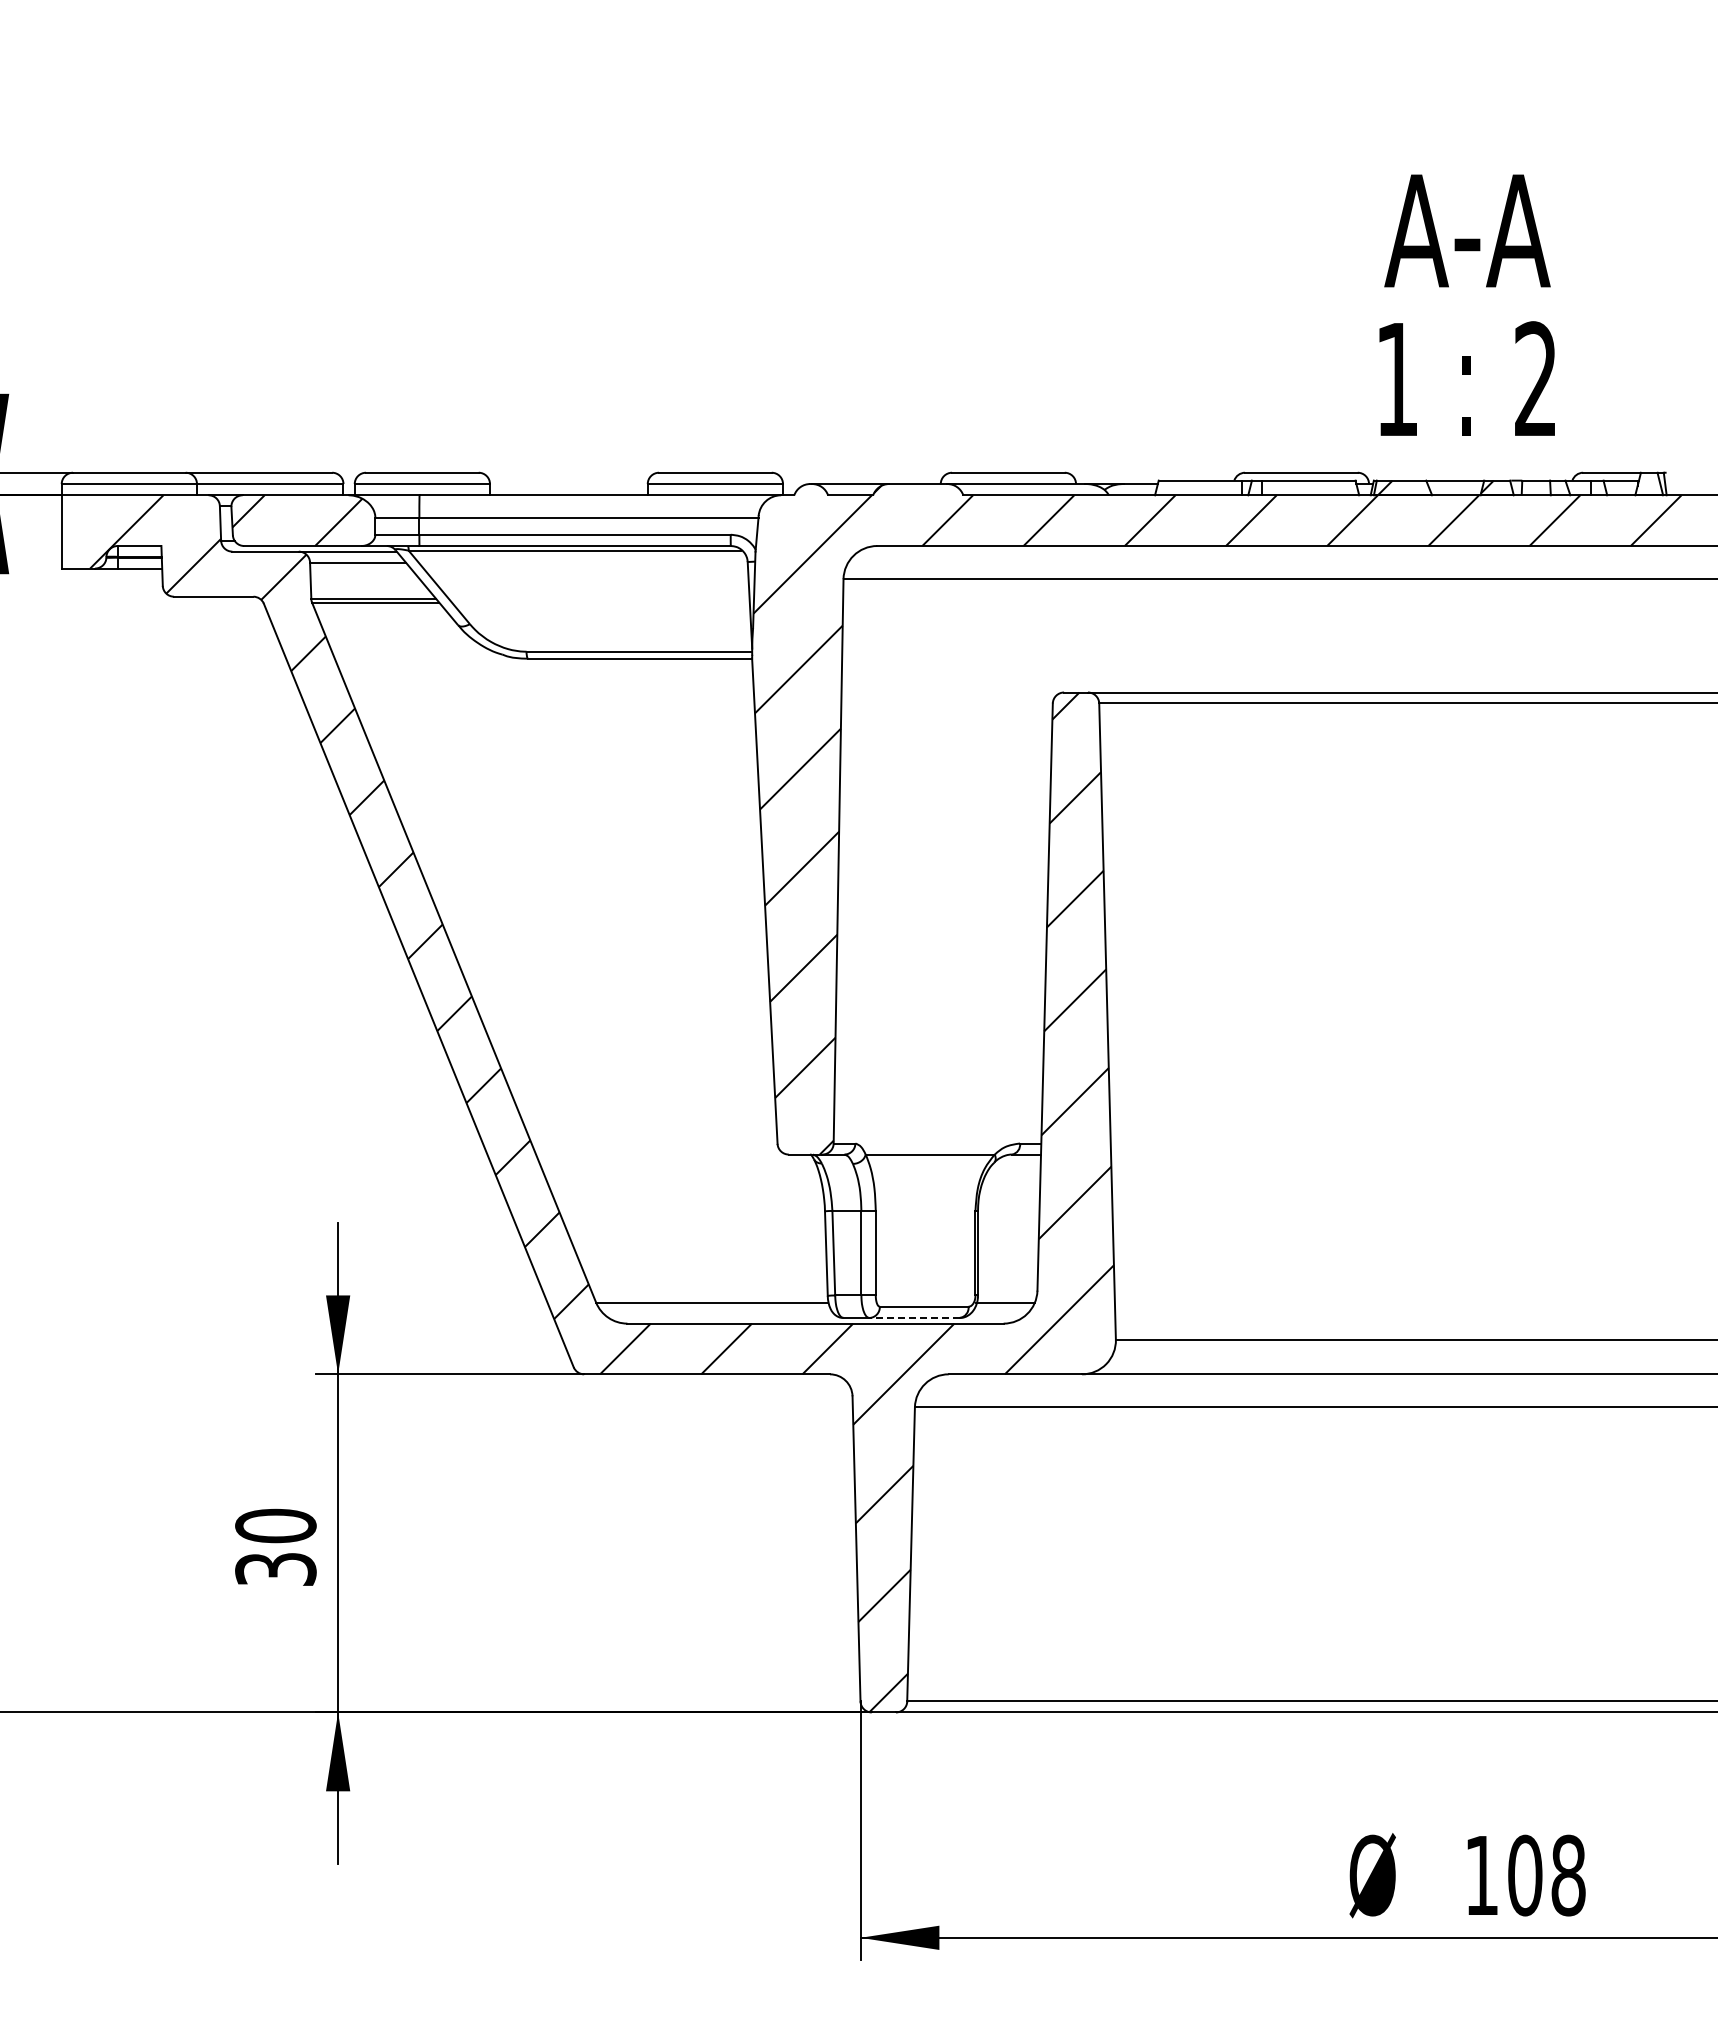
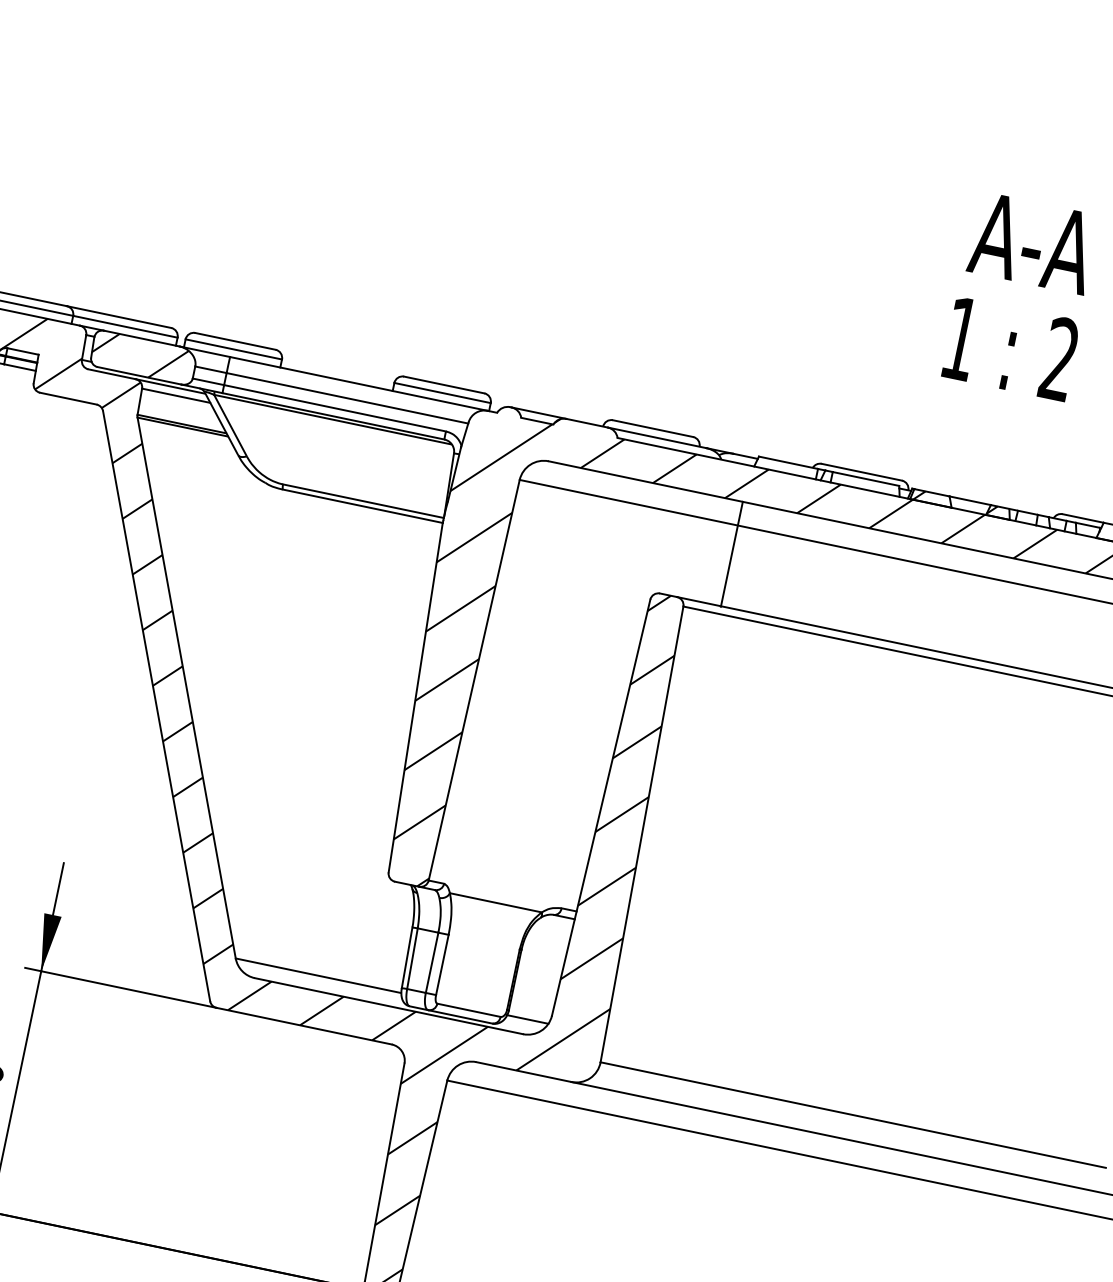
text: (1466, 304) -> (1021, 295), moved
line: (1149, 619) -> (731, 554), added
line: (914, 1317) -> (460, 1016), dashed -> solid

